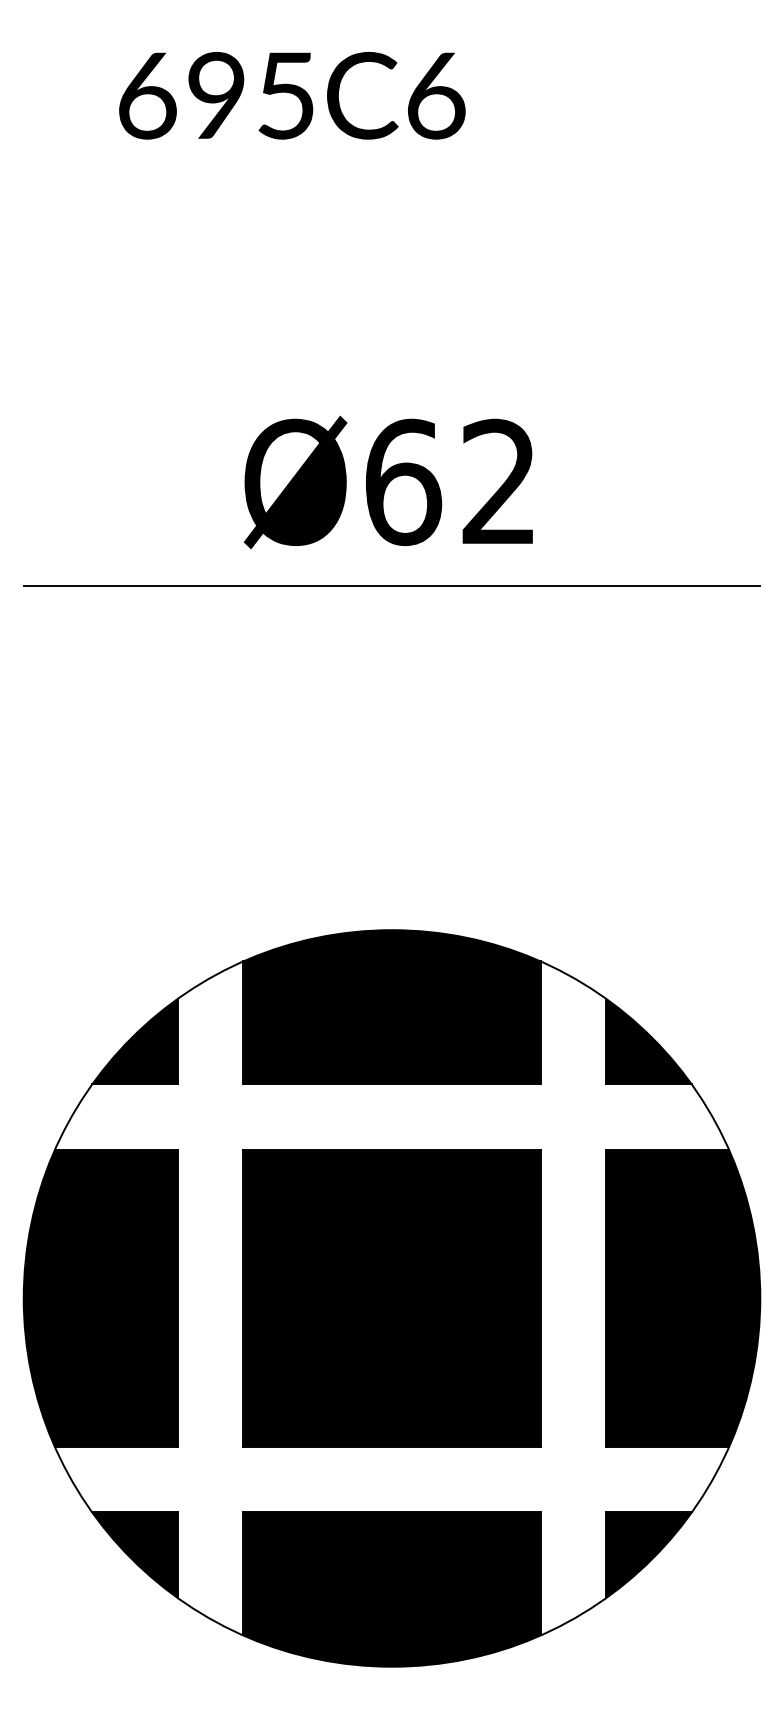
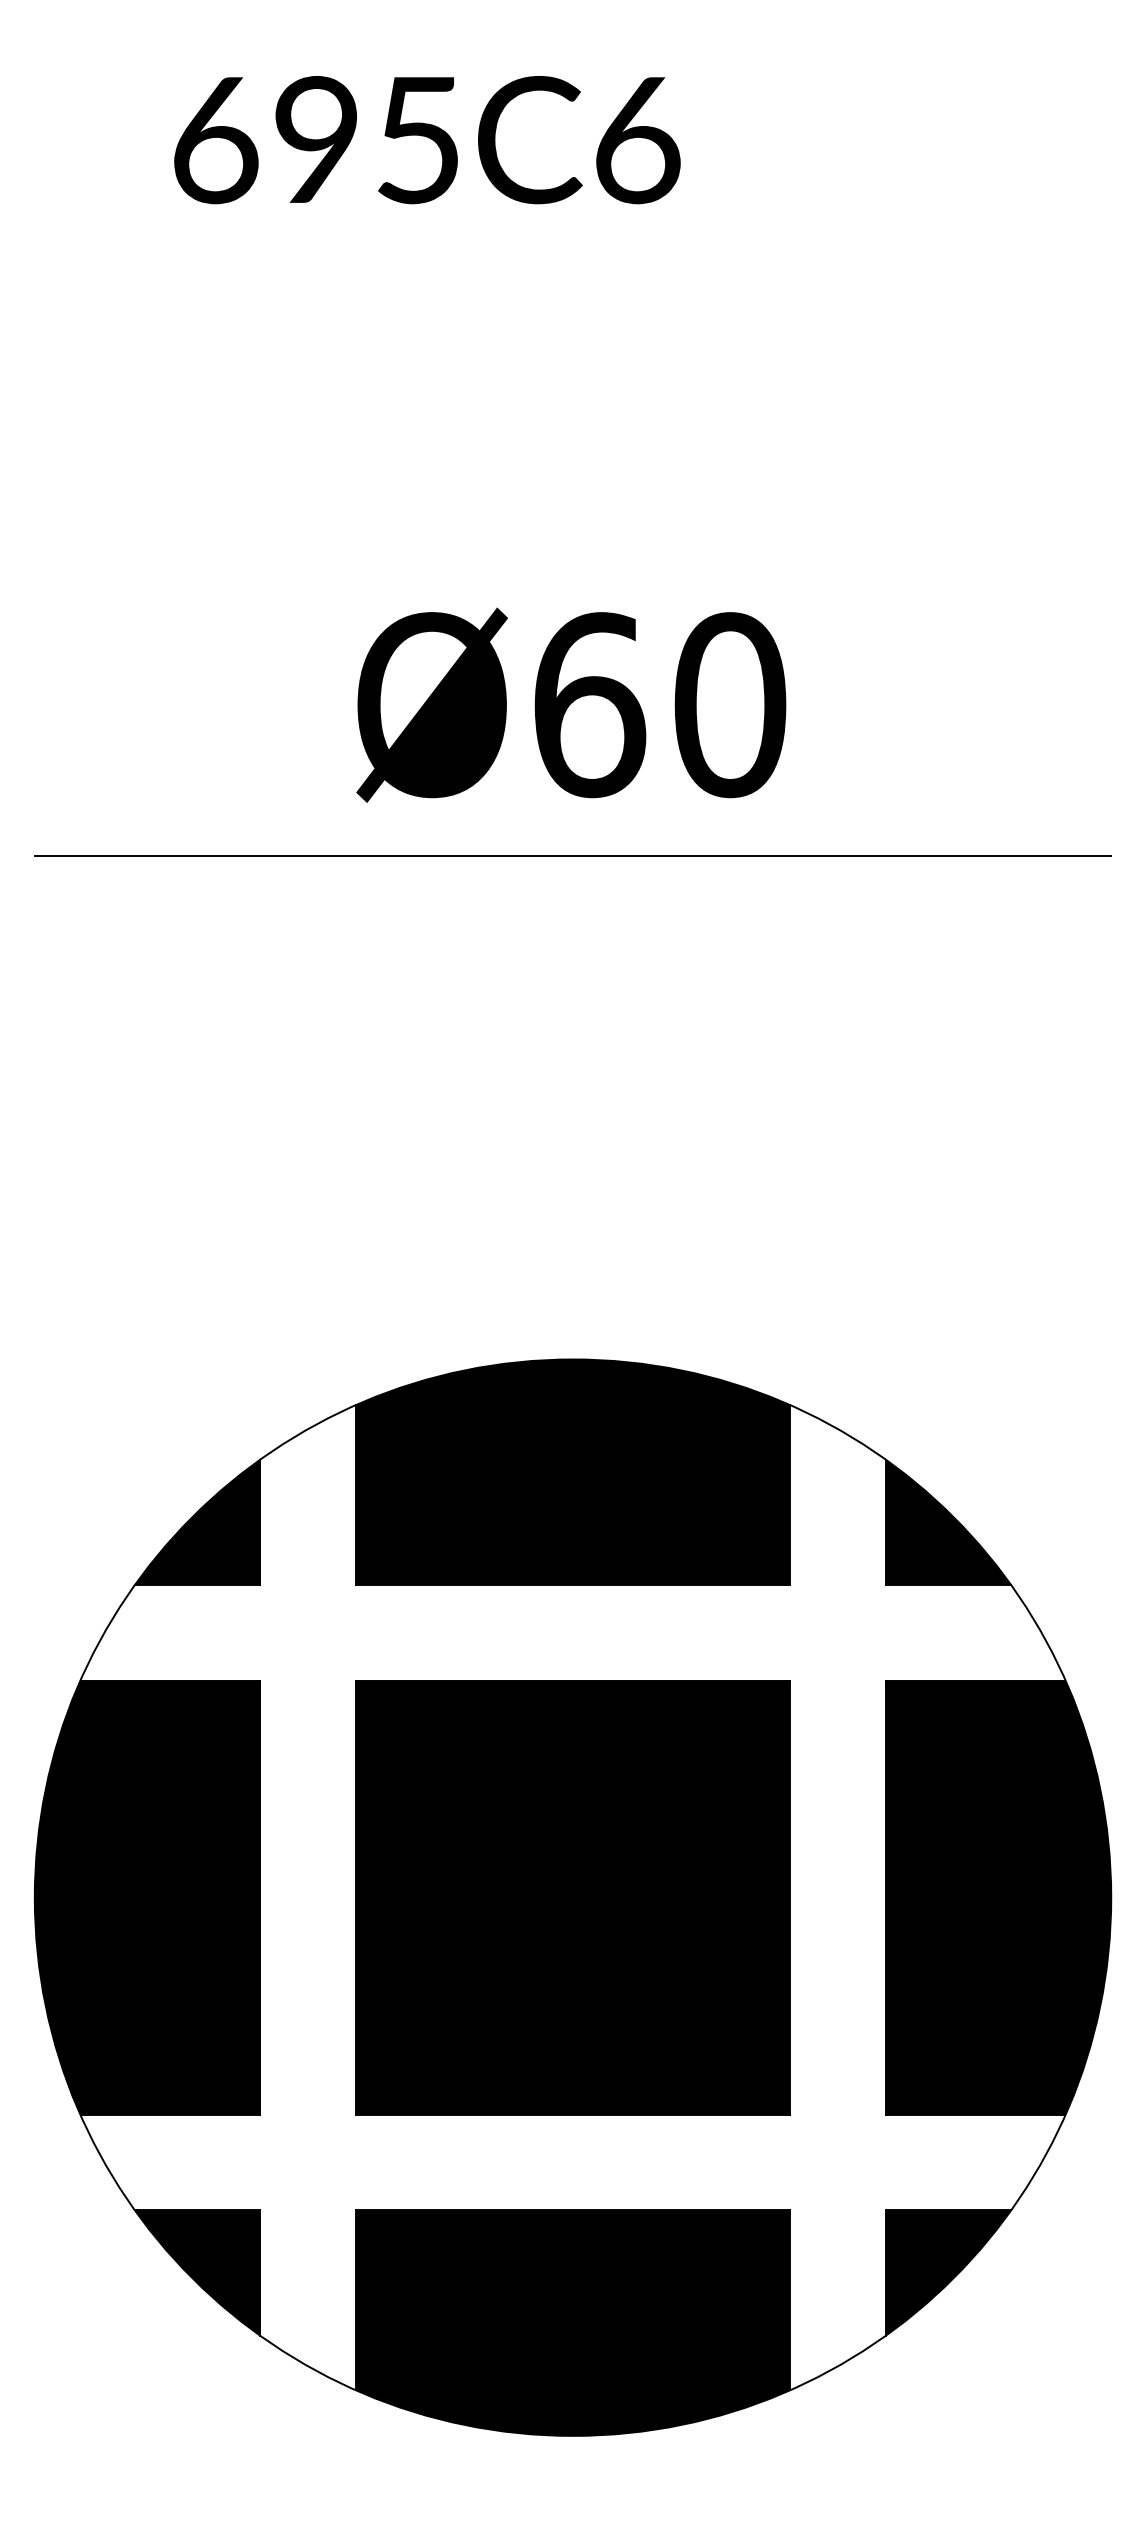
text: (499, 482) -> (730, 705), Ø62 -> Ø60

